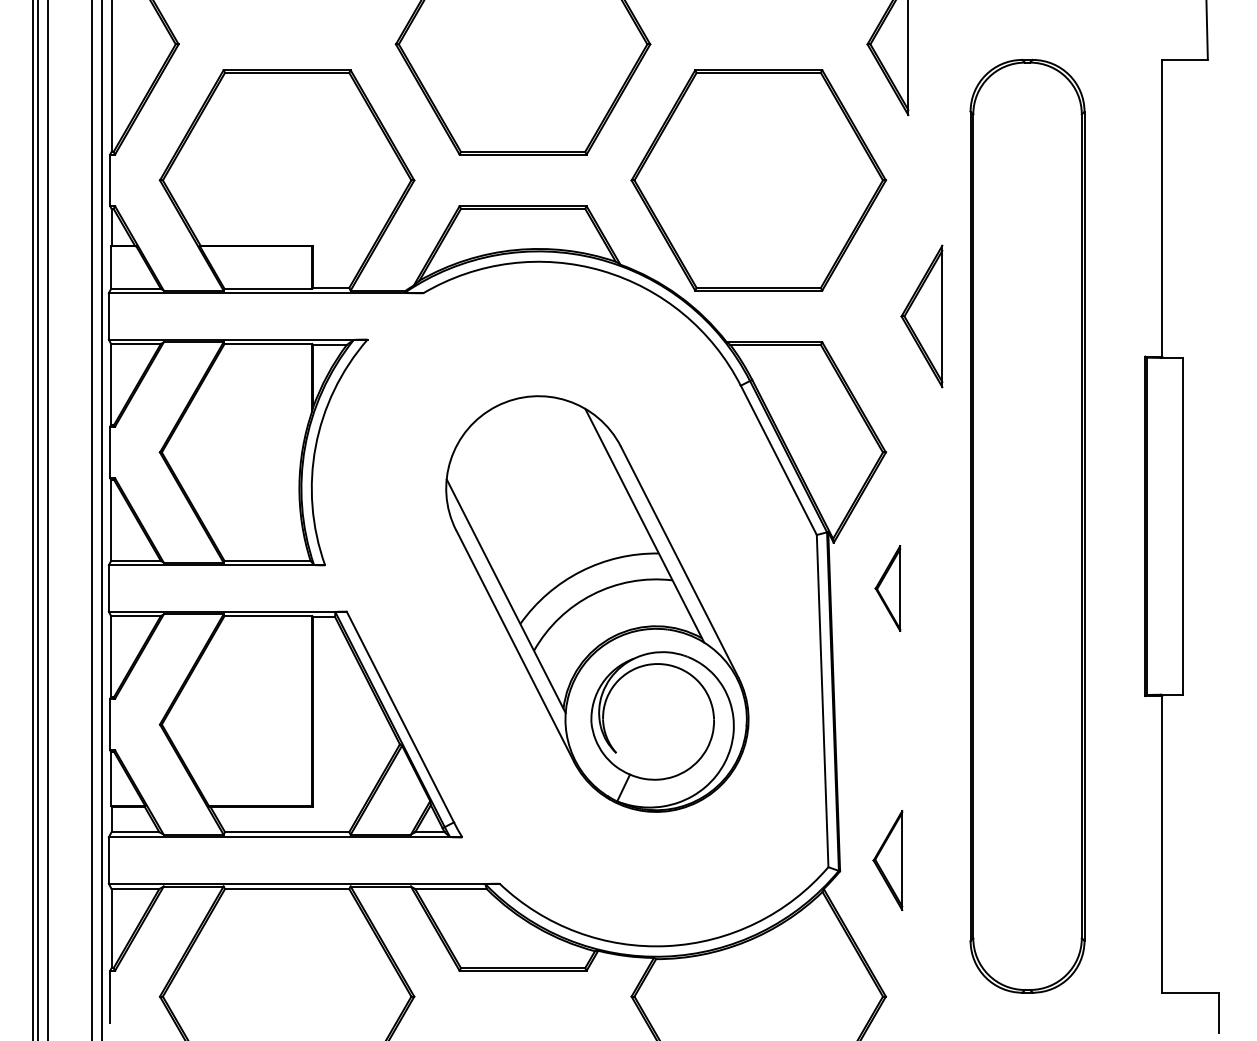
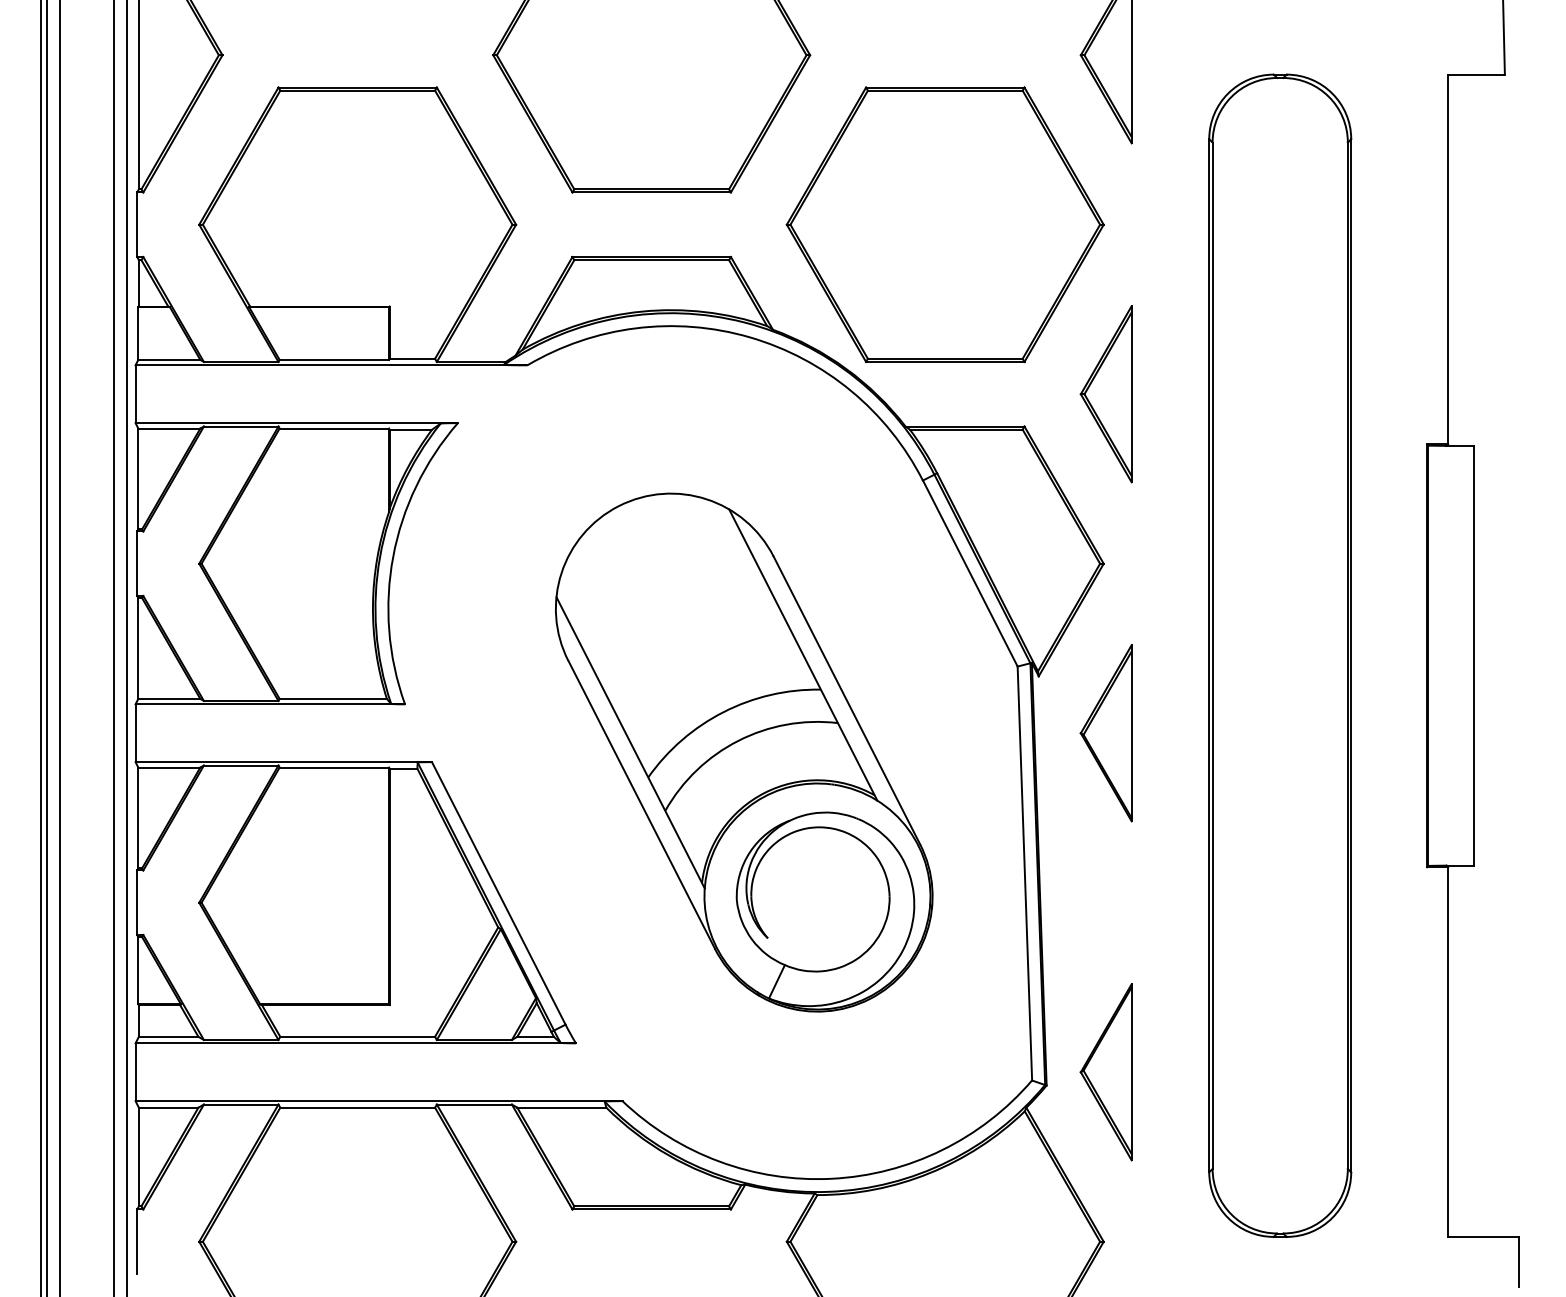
part: (921, 316) -> (1105, 394), moved
part: (887, 588) -> (1105, 733), size x1.67
part: (887, 860) -> (1105, 1072), size x1.43

